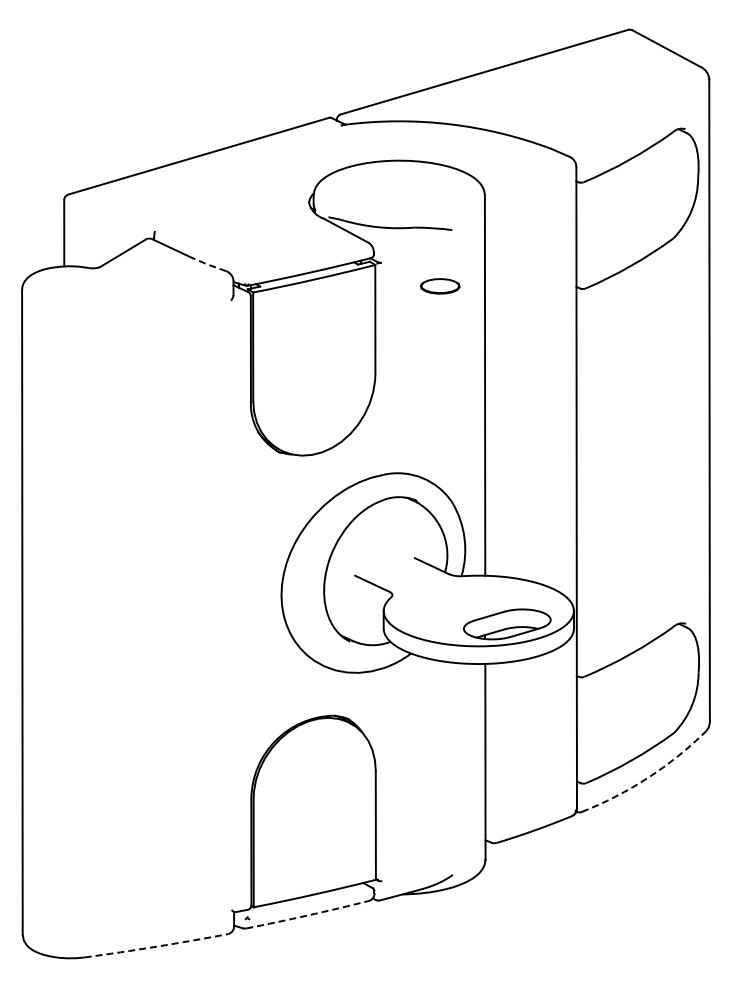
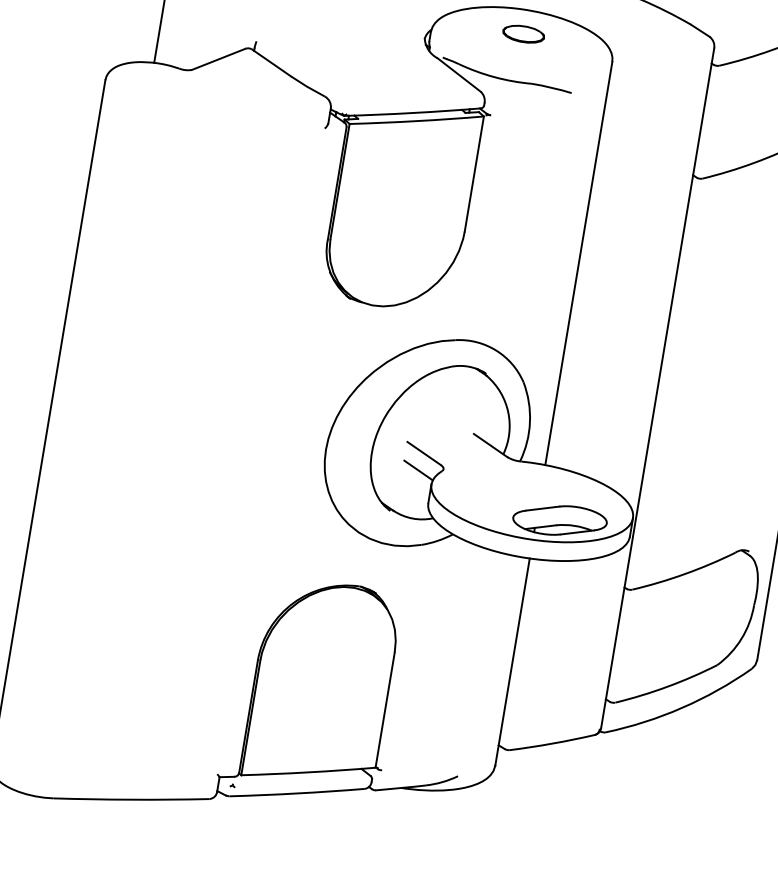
line: (208, 264) -> (307, 86), dashed -> solid
part: (440, 286) -> (523, 34), moved
line: (369, 600) -> (418, 470), added
arc: (648, 777) -> (682, 707), dashed -> solid
arc: (307, 915) -> (296, 793), dashed -> solid
arc: (156, 946) -> (131, 799), dashed -> solid

